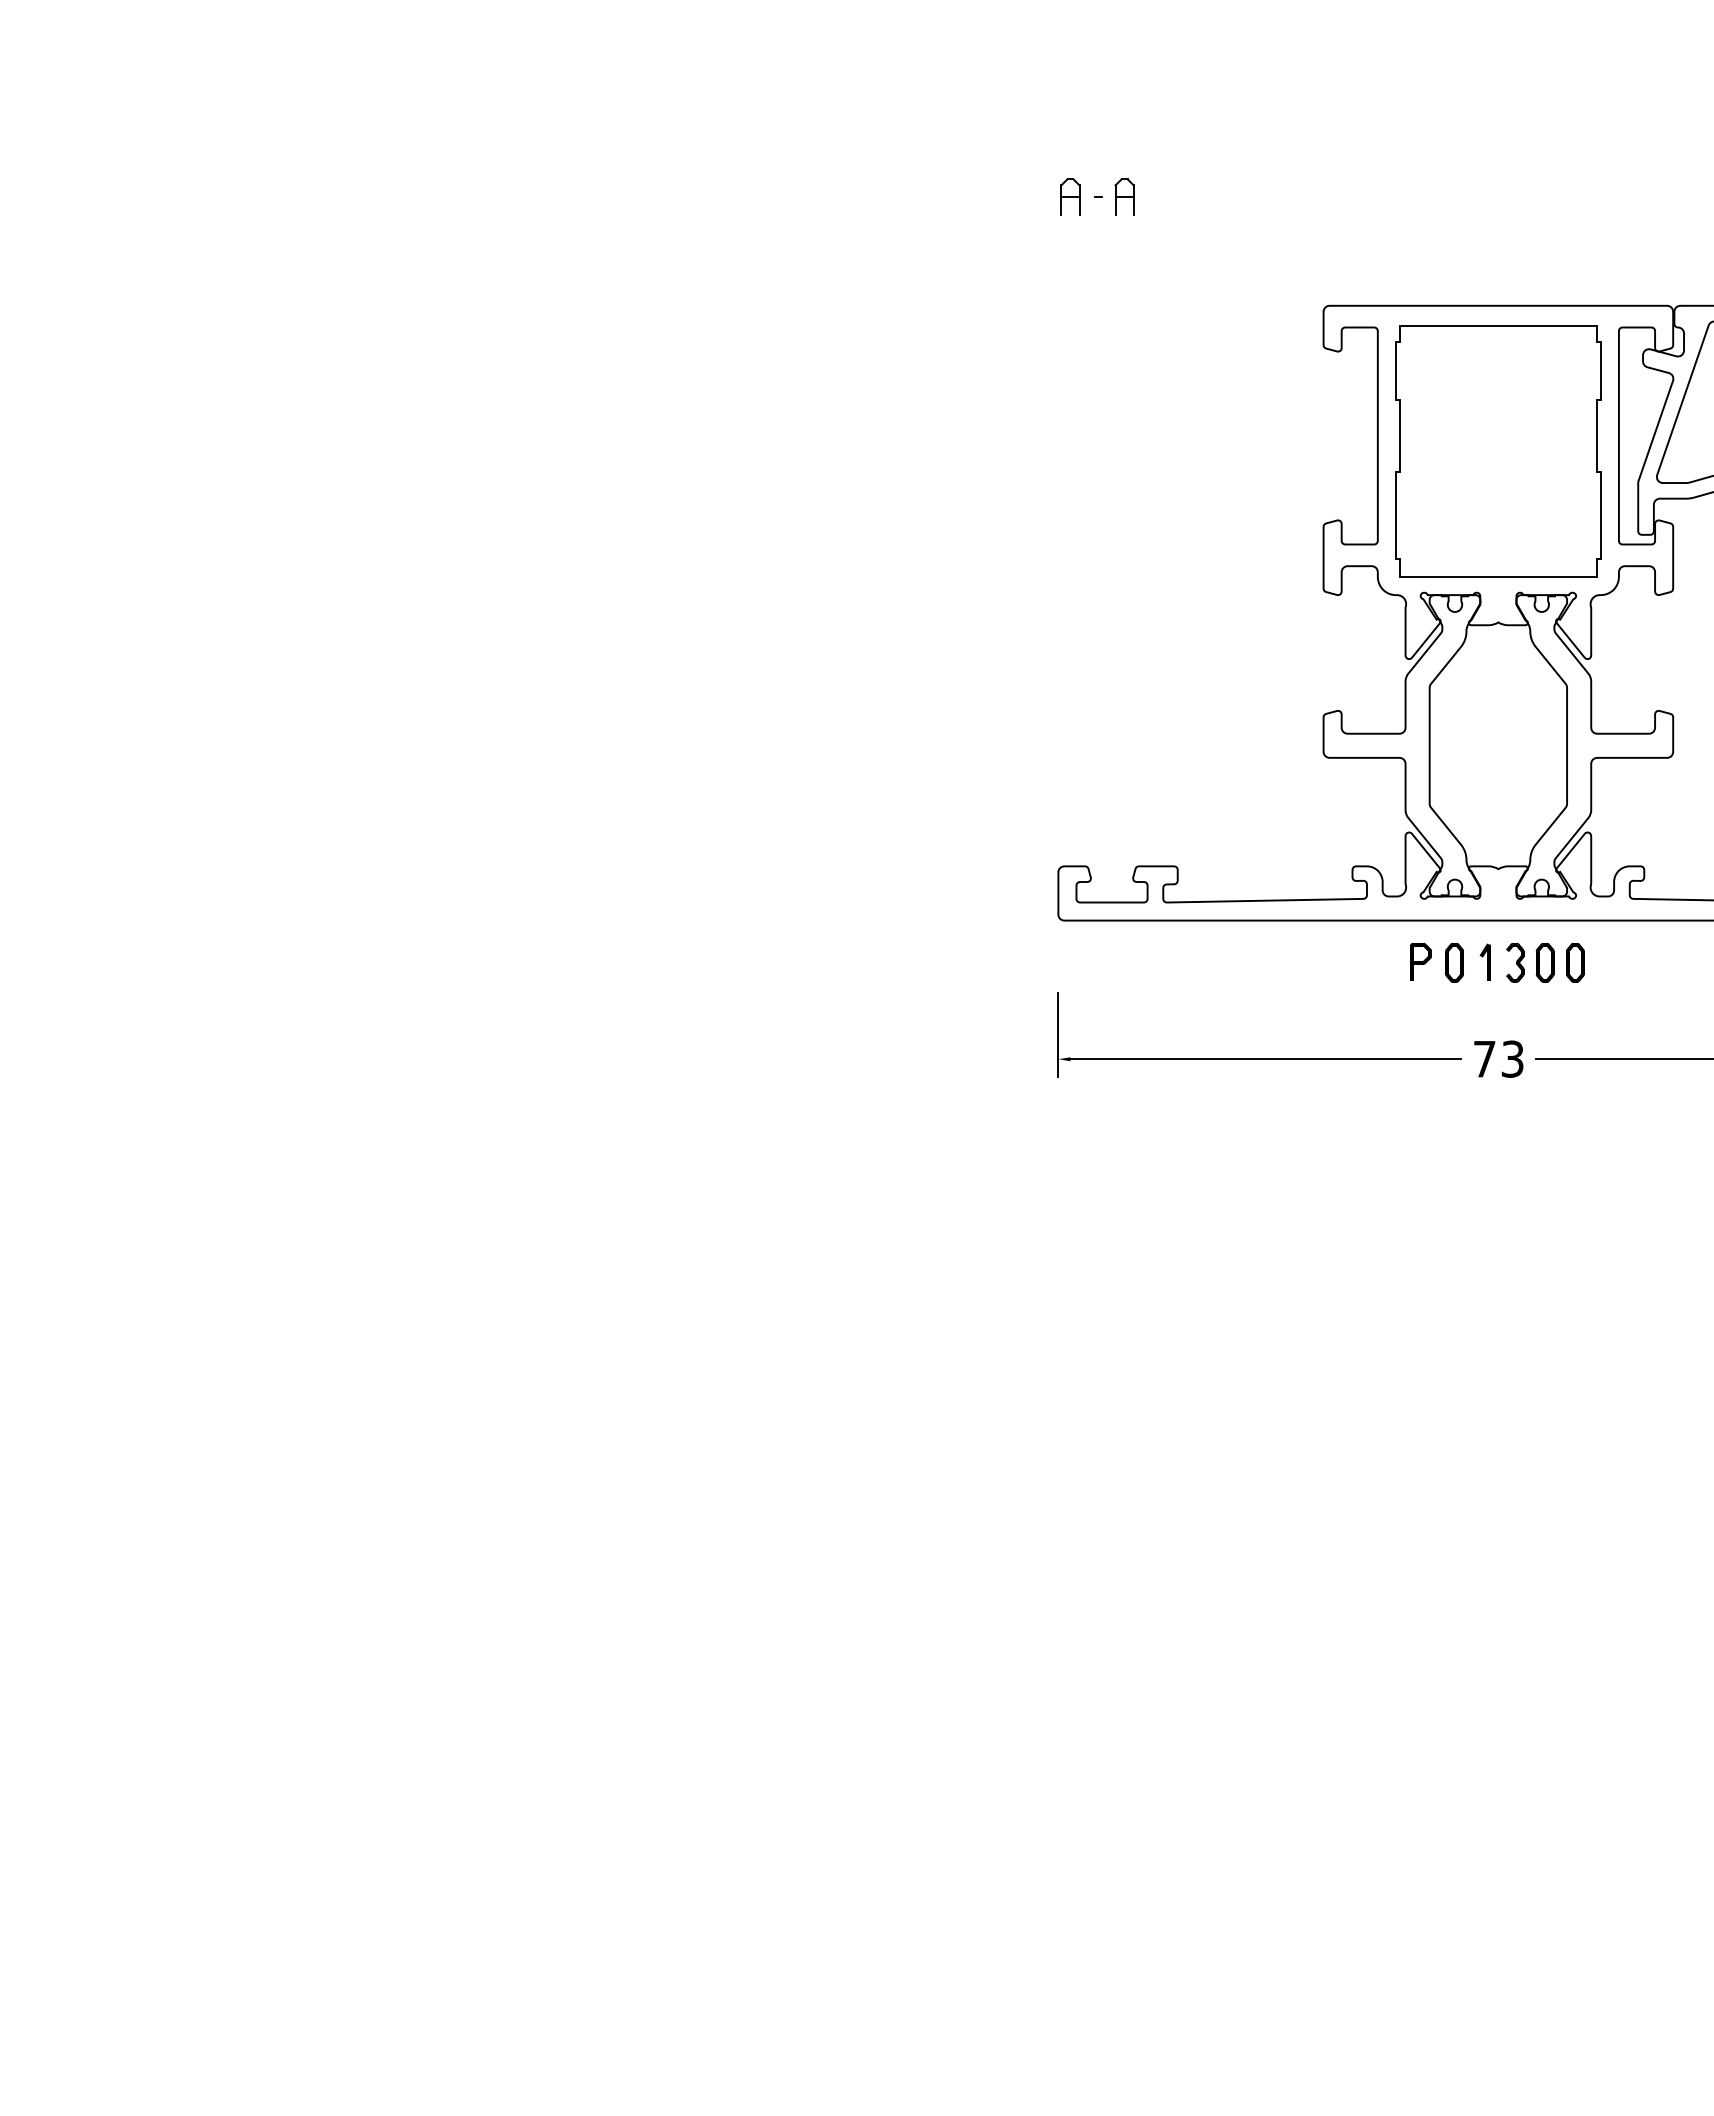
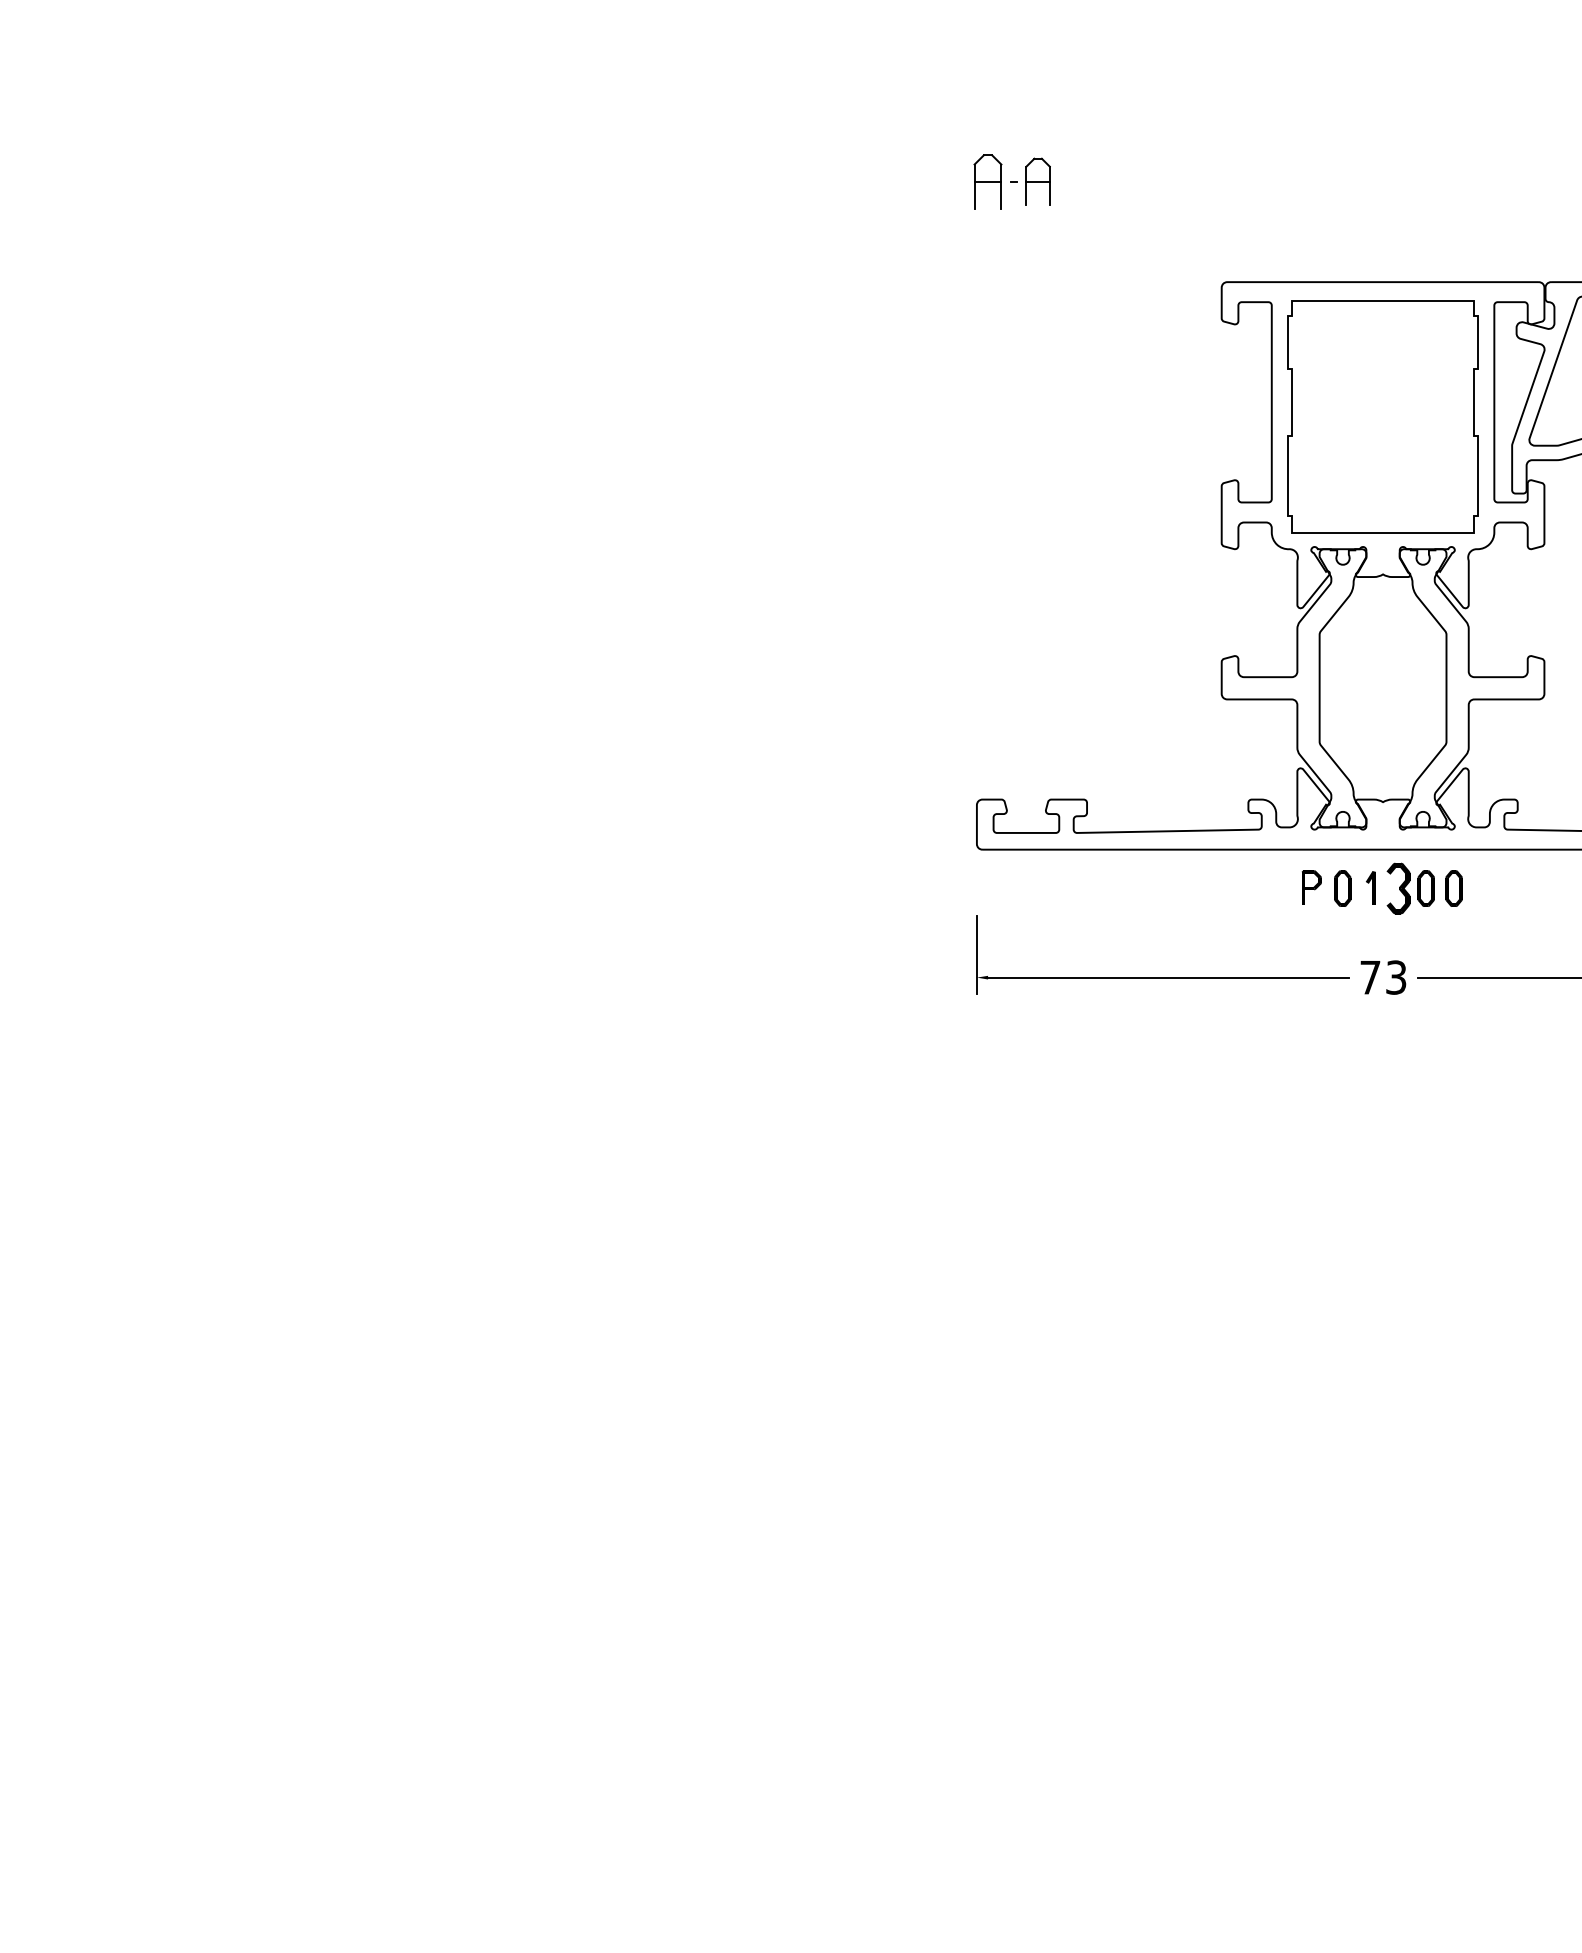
part: (1070, 196) -> (988, 181), size x1.6
part: (1124, 196) -> (1037, 181), size x1.4
part: (1515, 962) -> (1398, 888), size x1.4

